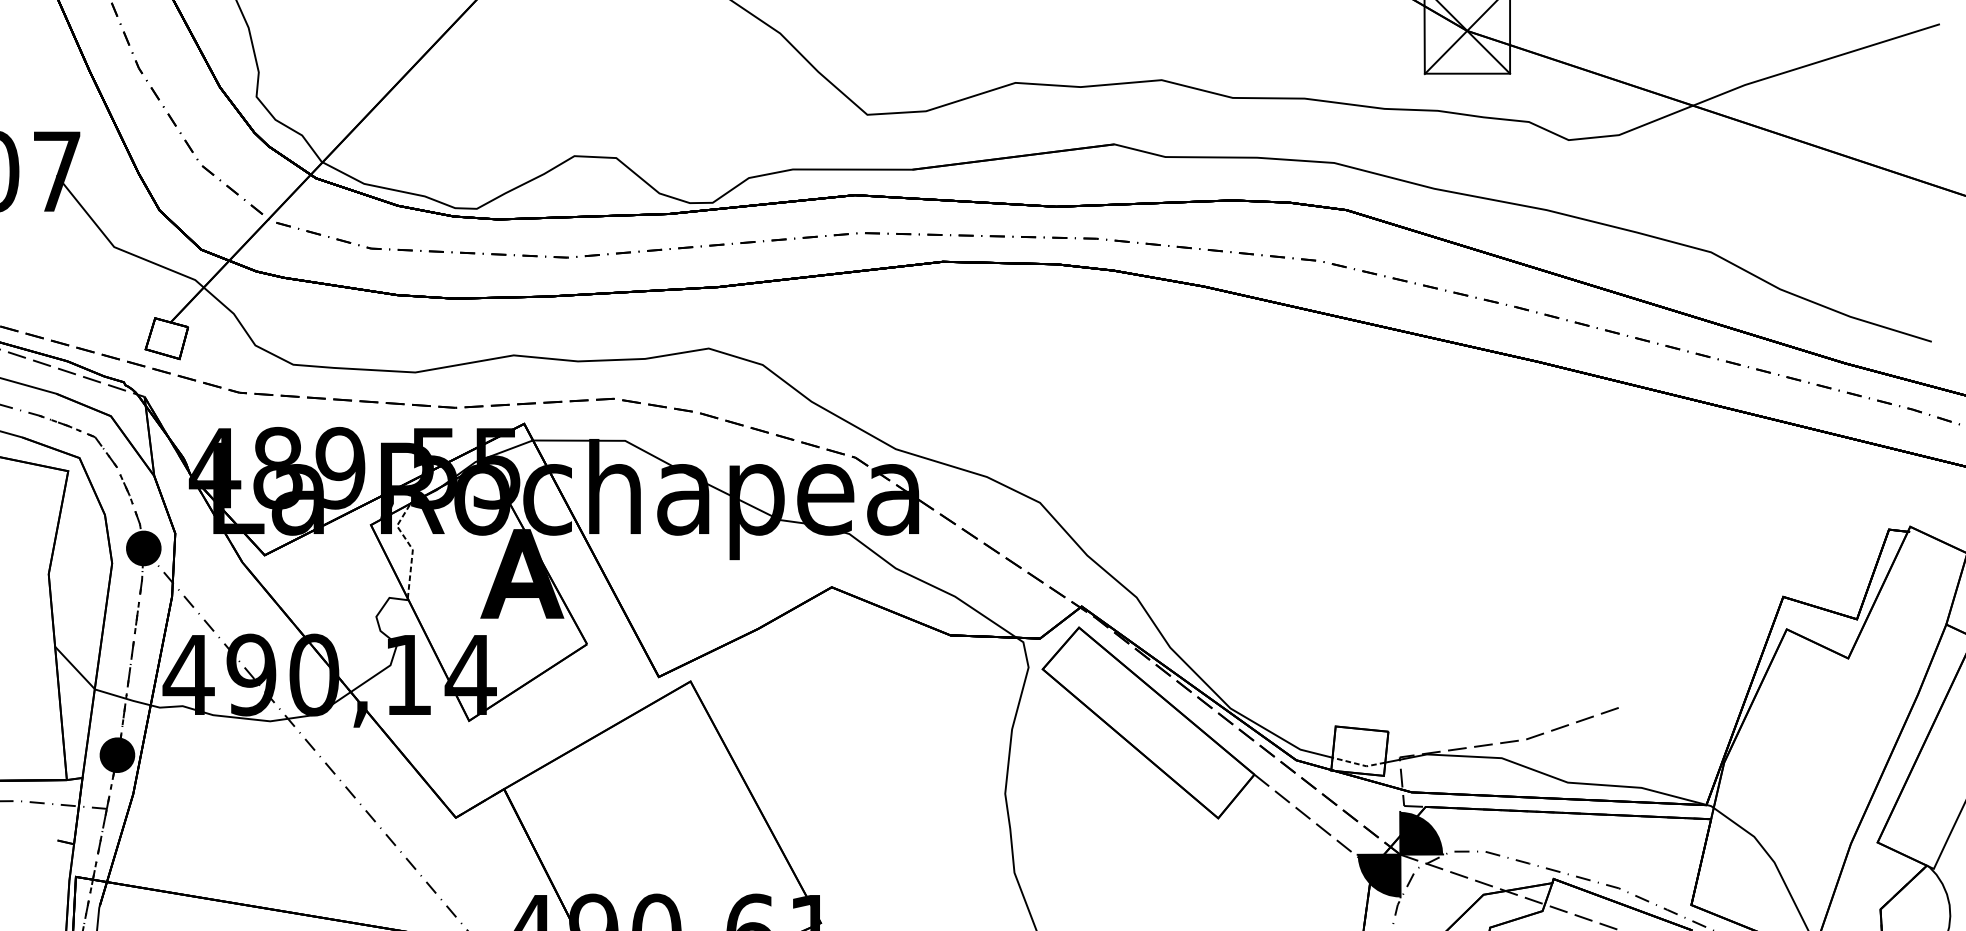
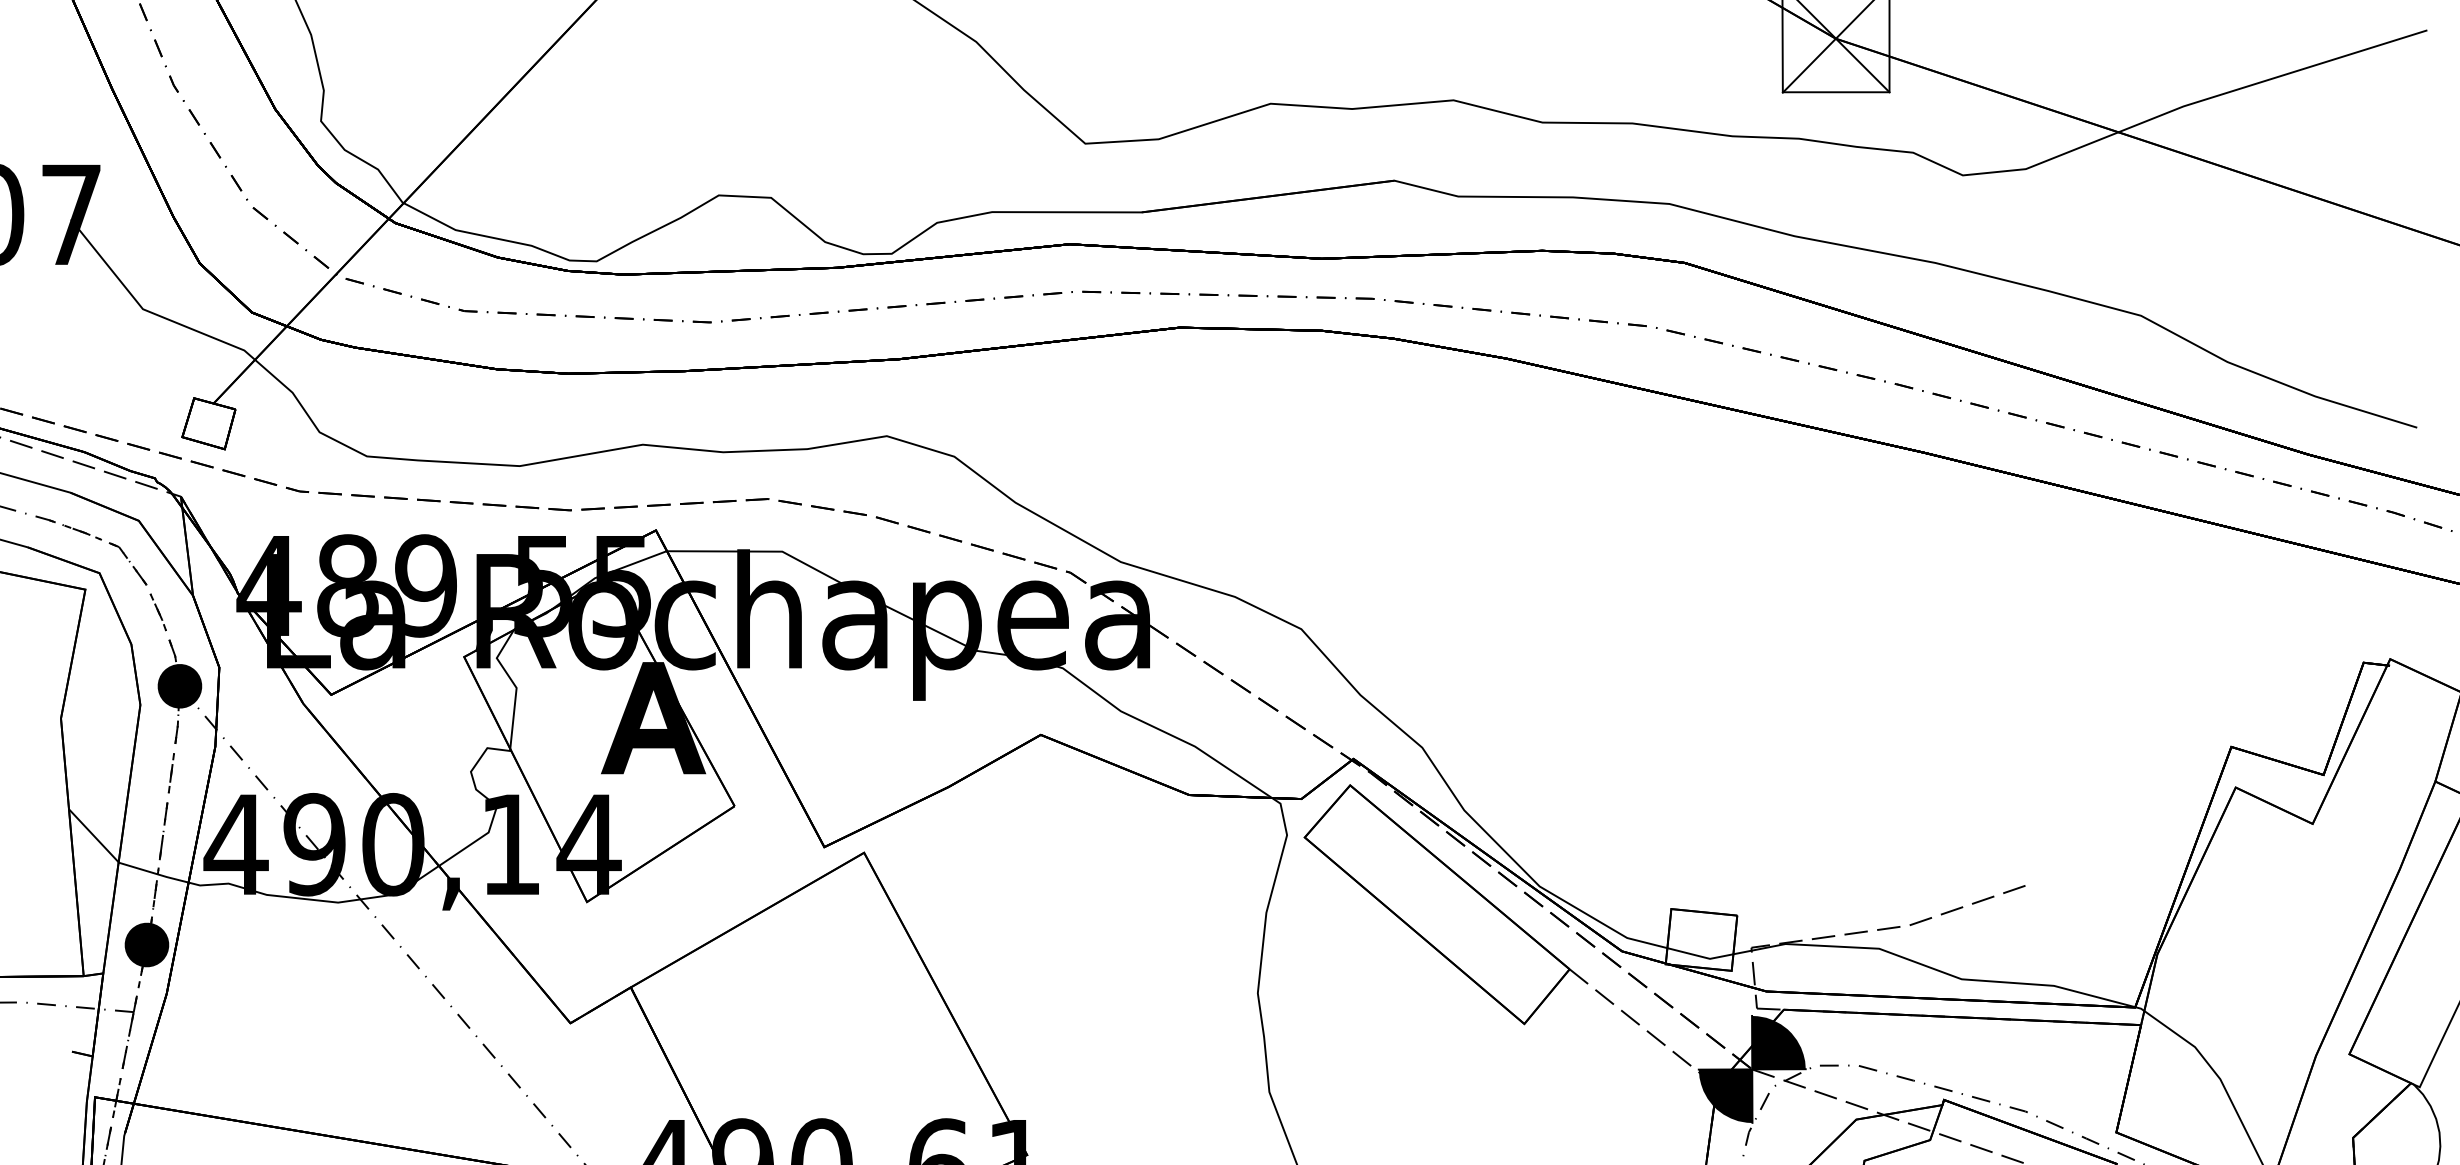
line: (411, 547) -> (514, 684), dashed -> solid
line: (1359, 764) -> (1700, 956), dashed -> solid

